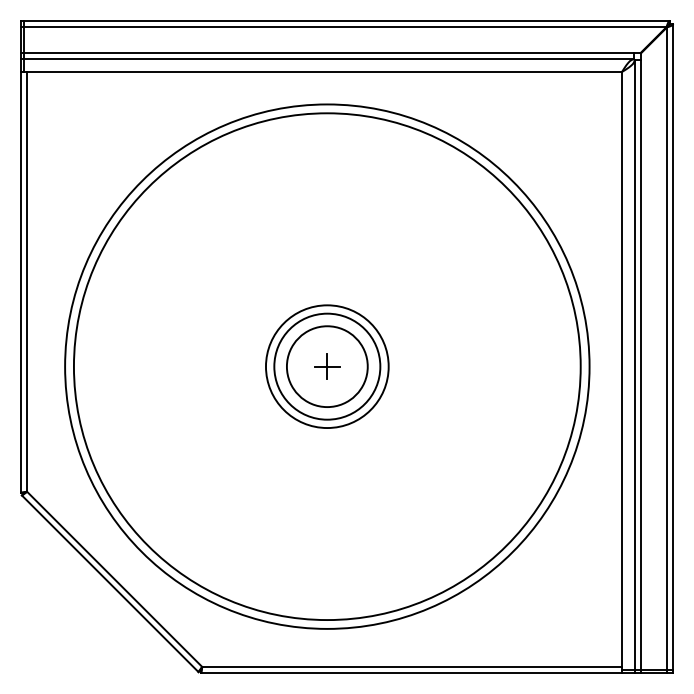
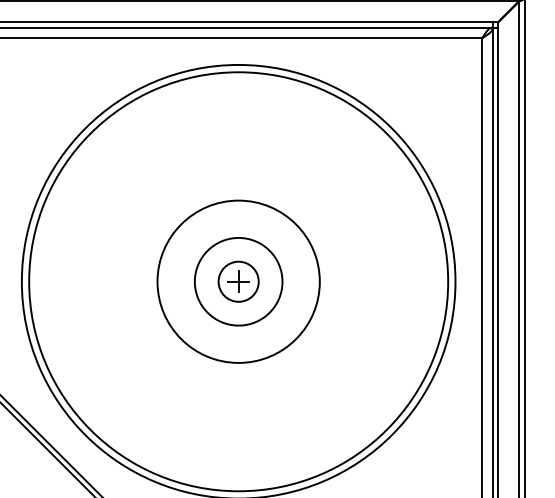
circle: (326, 366) -> (237, 281), size x0.6
circle: (326, 366) -> (237, 281), size x1.6

